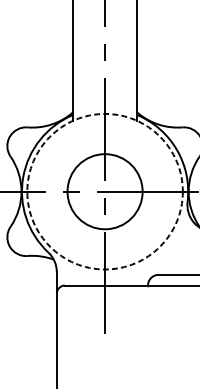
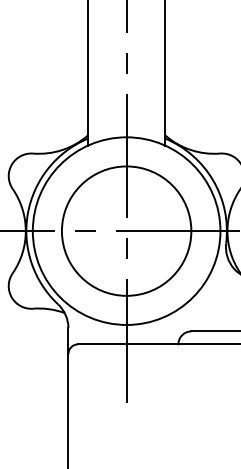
circle: (104, 191) -> (126, 230), dashed -> solid
circle: (104, 191) -> (126, 230), size x1.43

